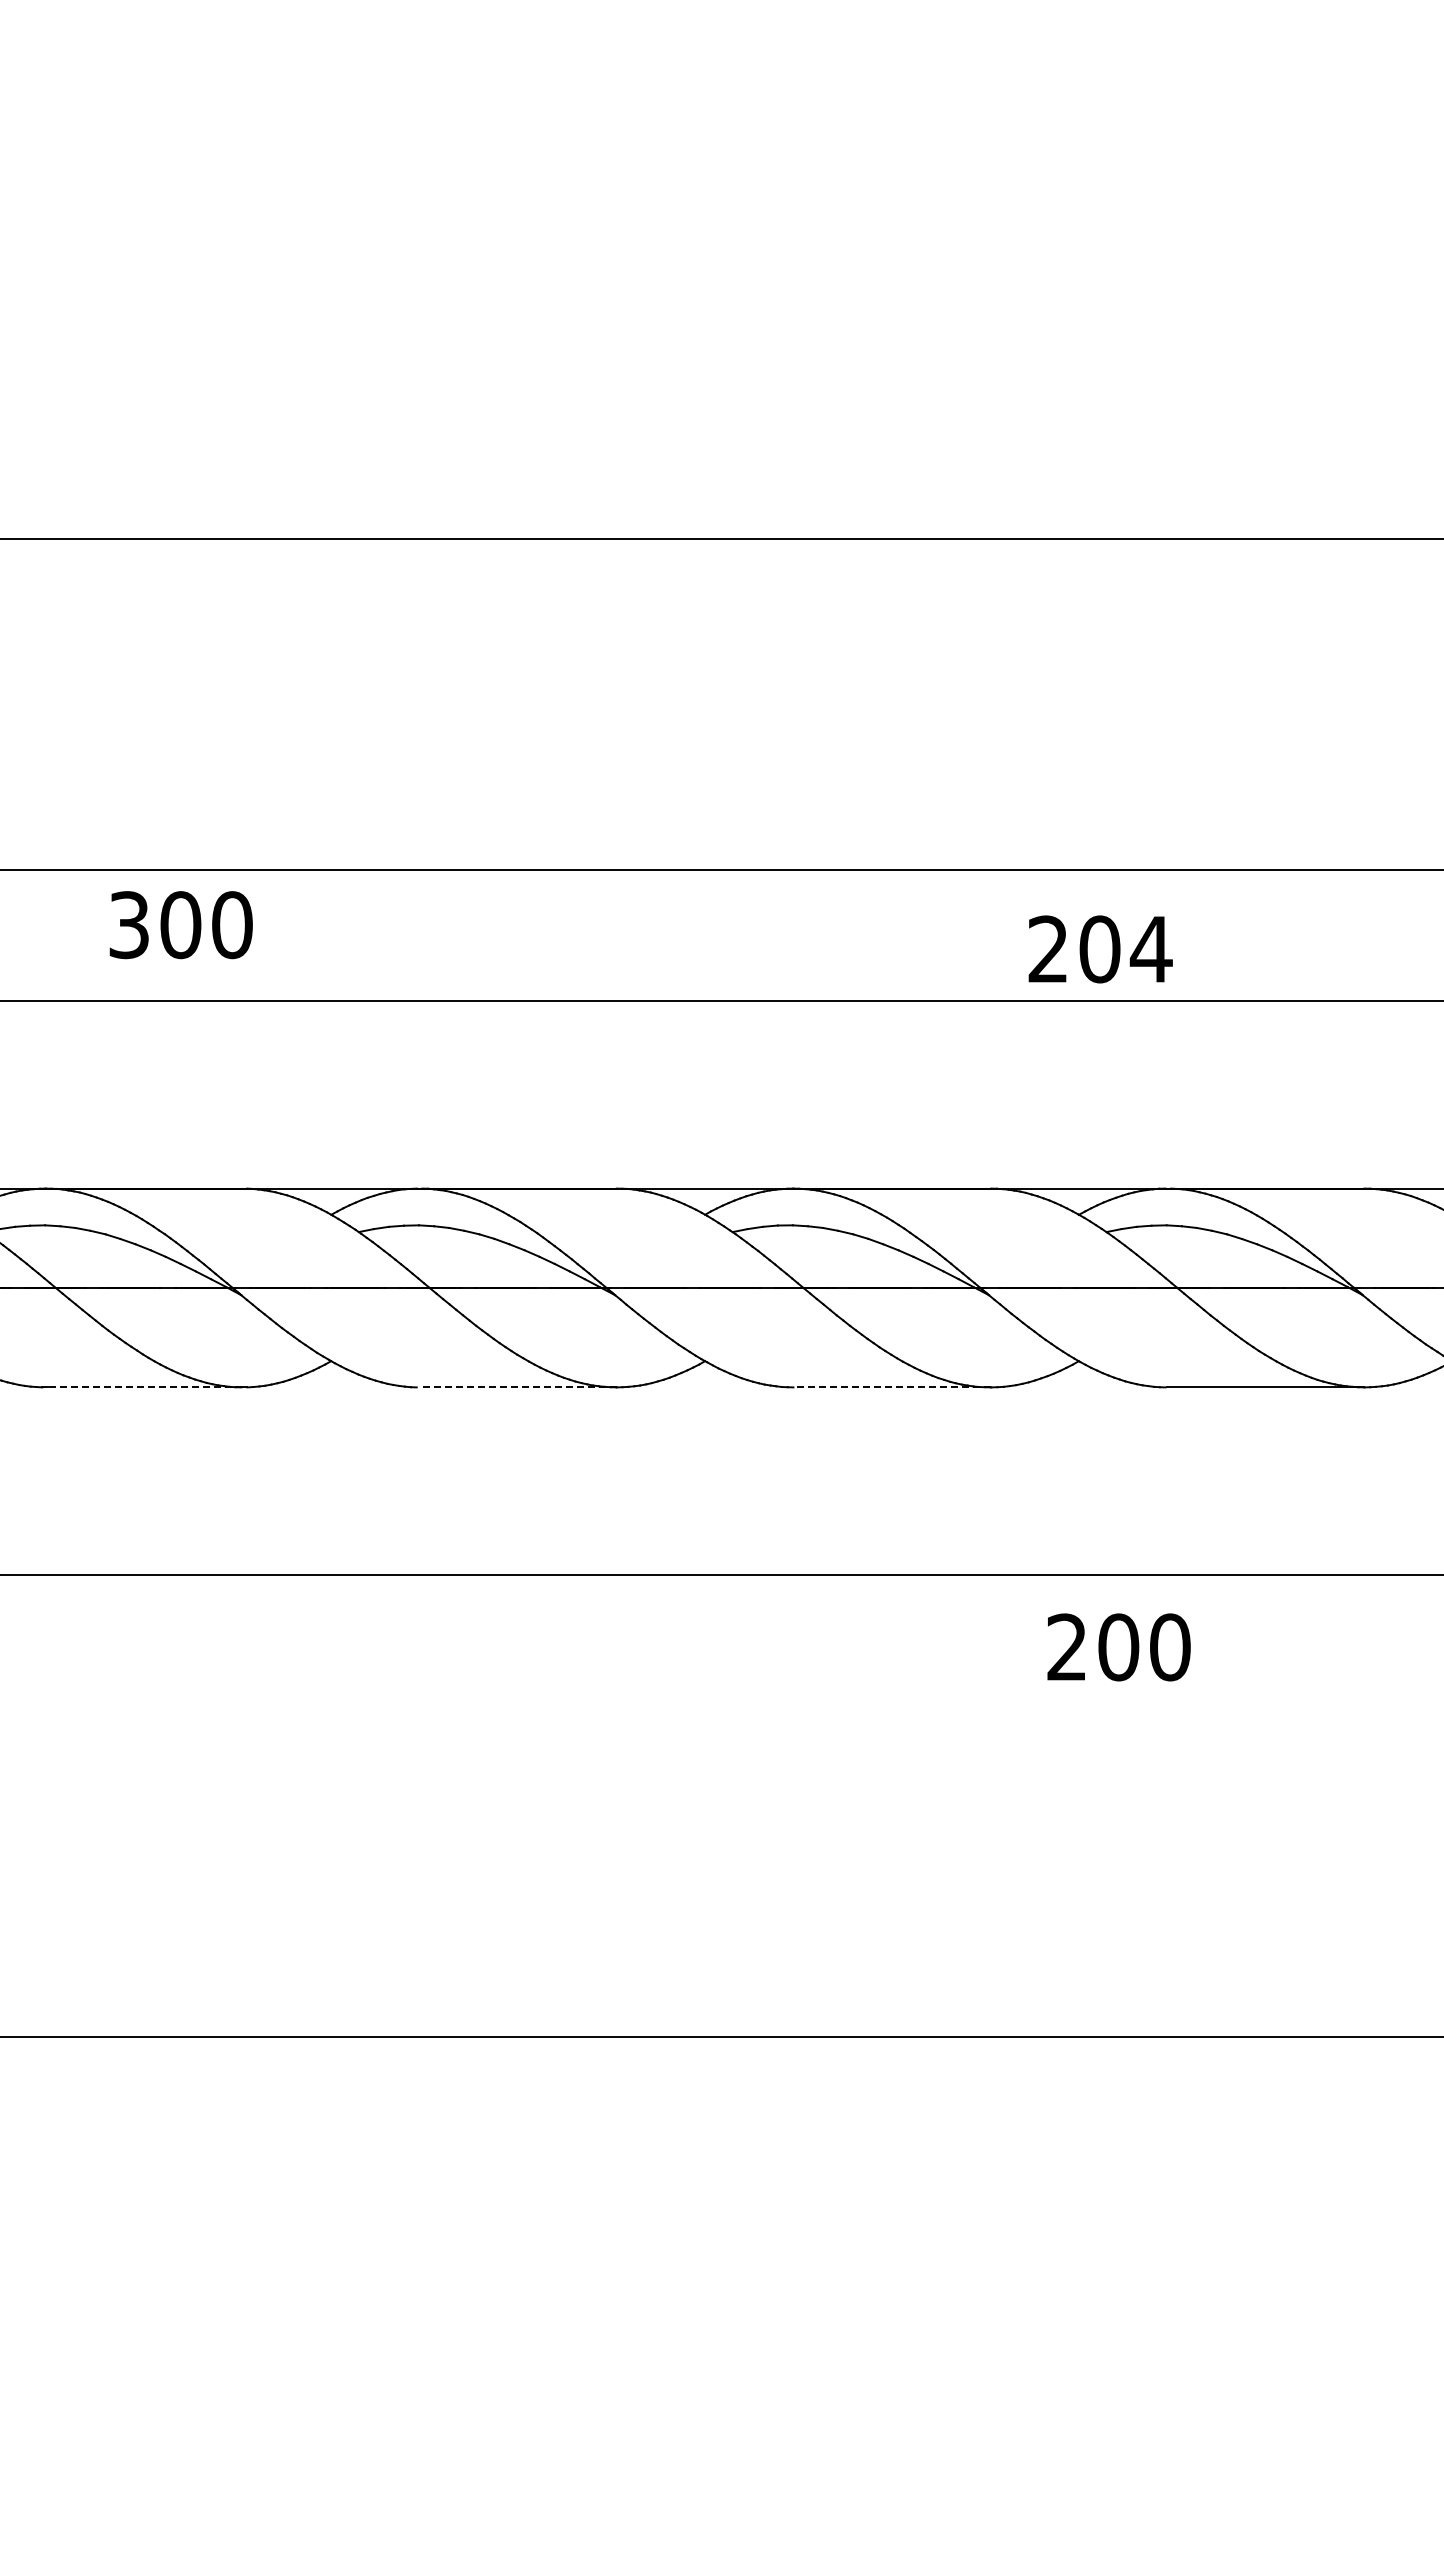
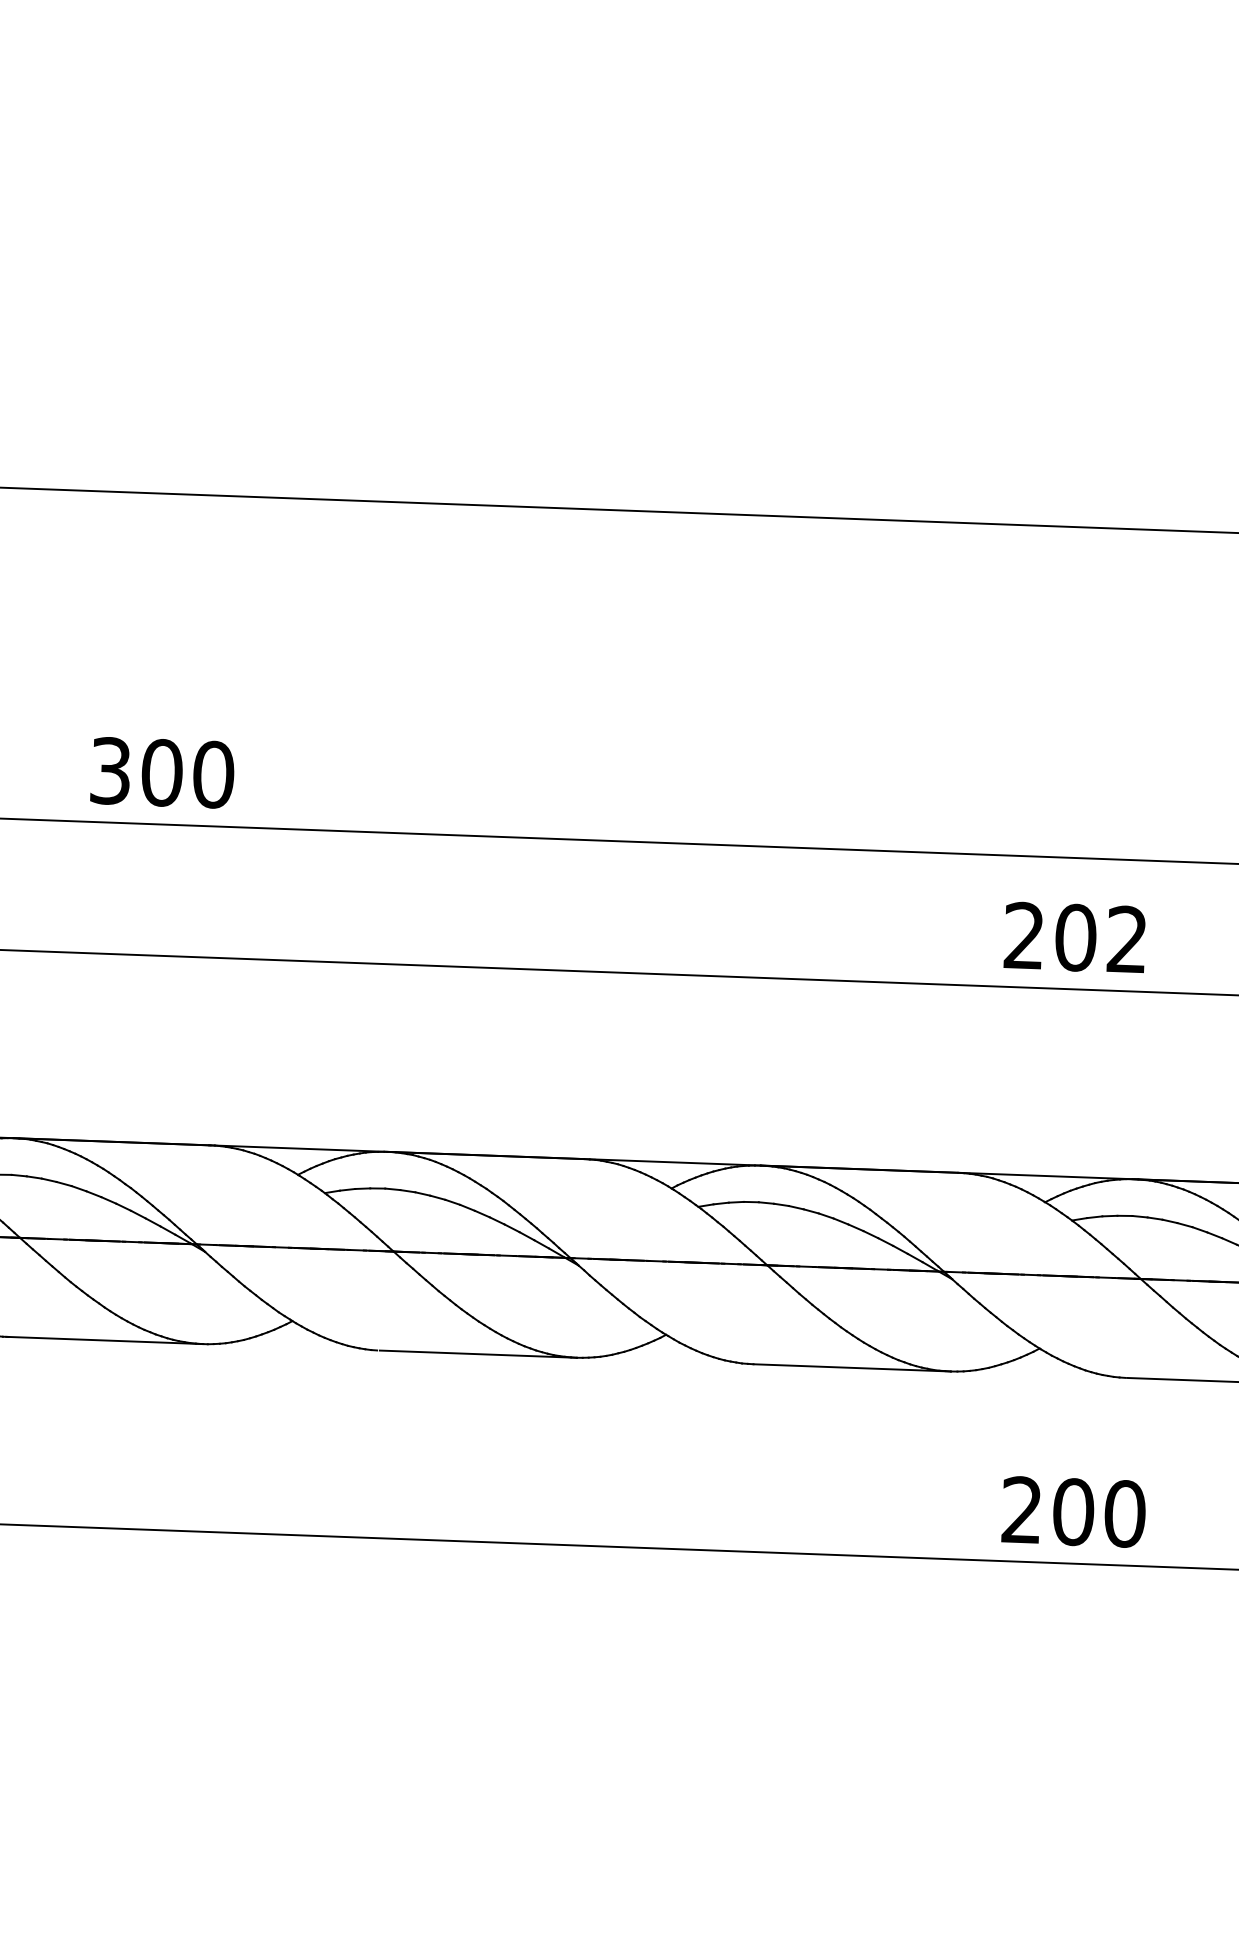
text: (180, 925) -> (161, 773), moved
text: (1150, 948) -> (1126, 938), 204 -> 202
line: (144, 1387) -> (104, 1340), dashed -> solid
line: (518, 1387) -> (478, 1354), dashed -> solid
line: (892, 1387) -> (852, 1367), dashed -> solid
text: (1118, 1647) -> (1073, 1512), moved

